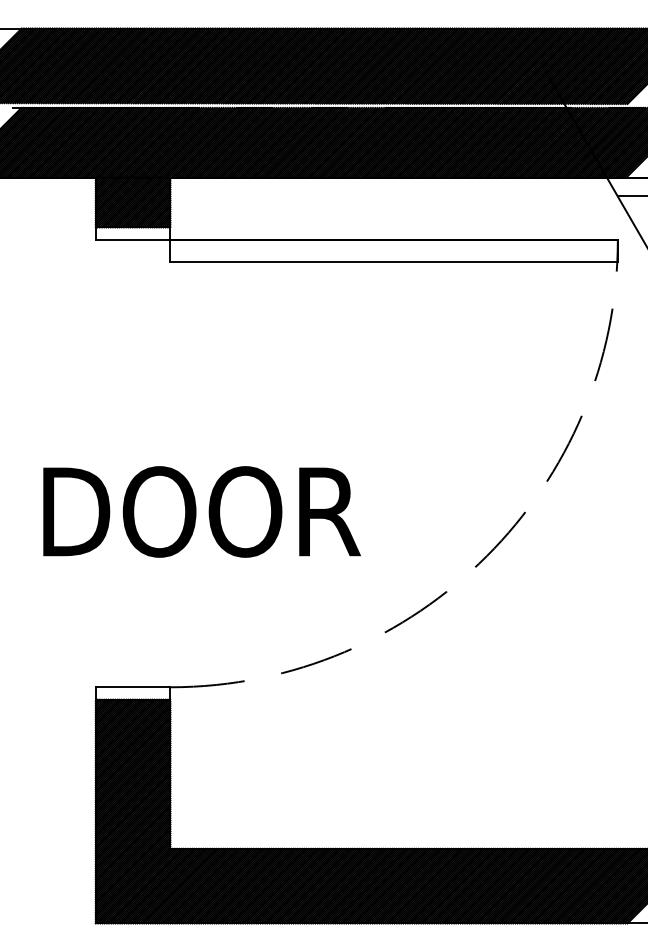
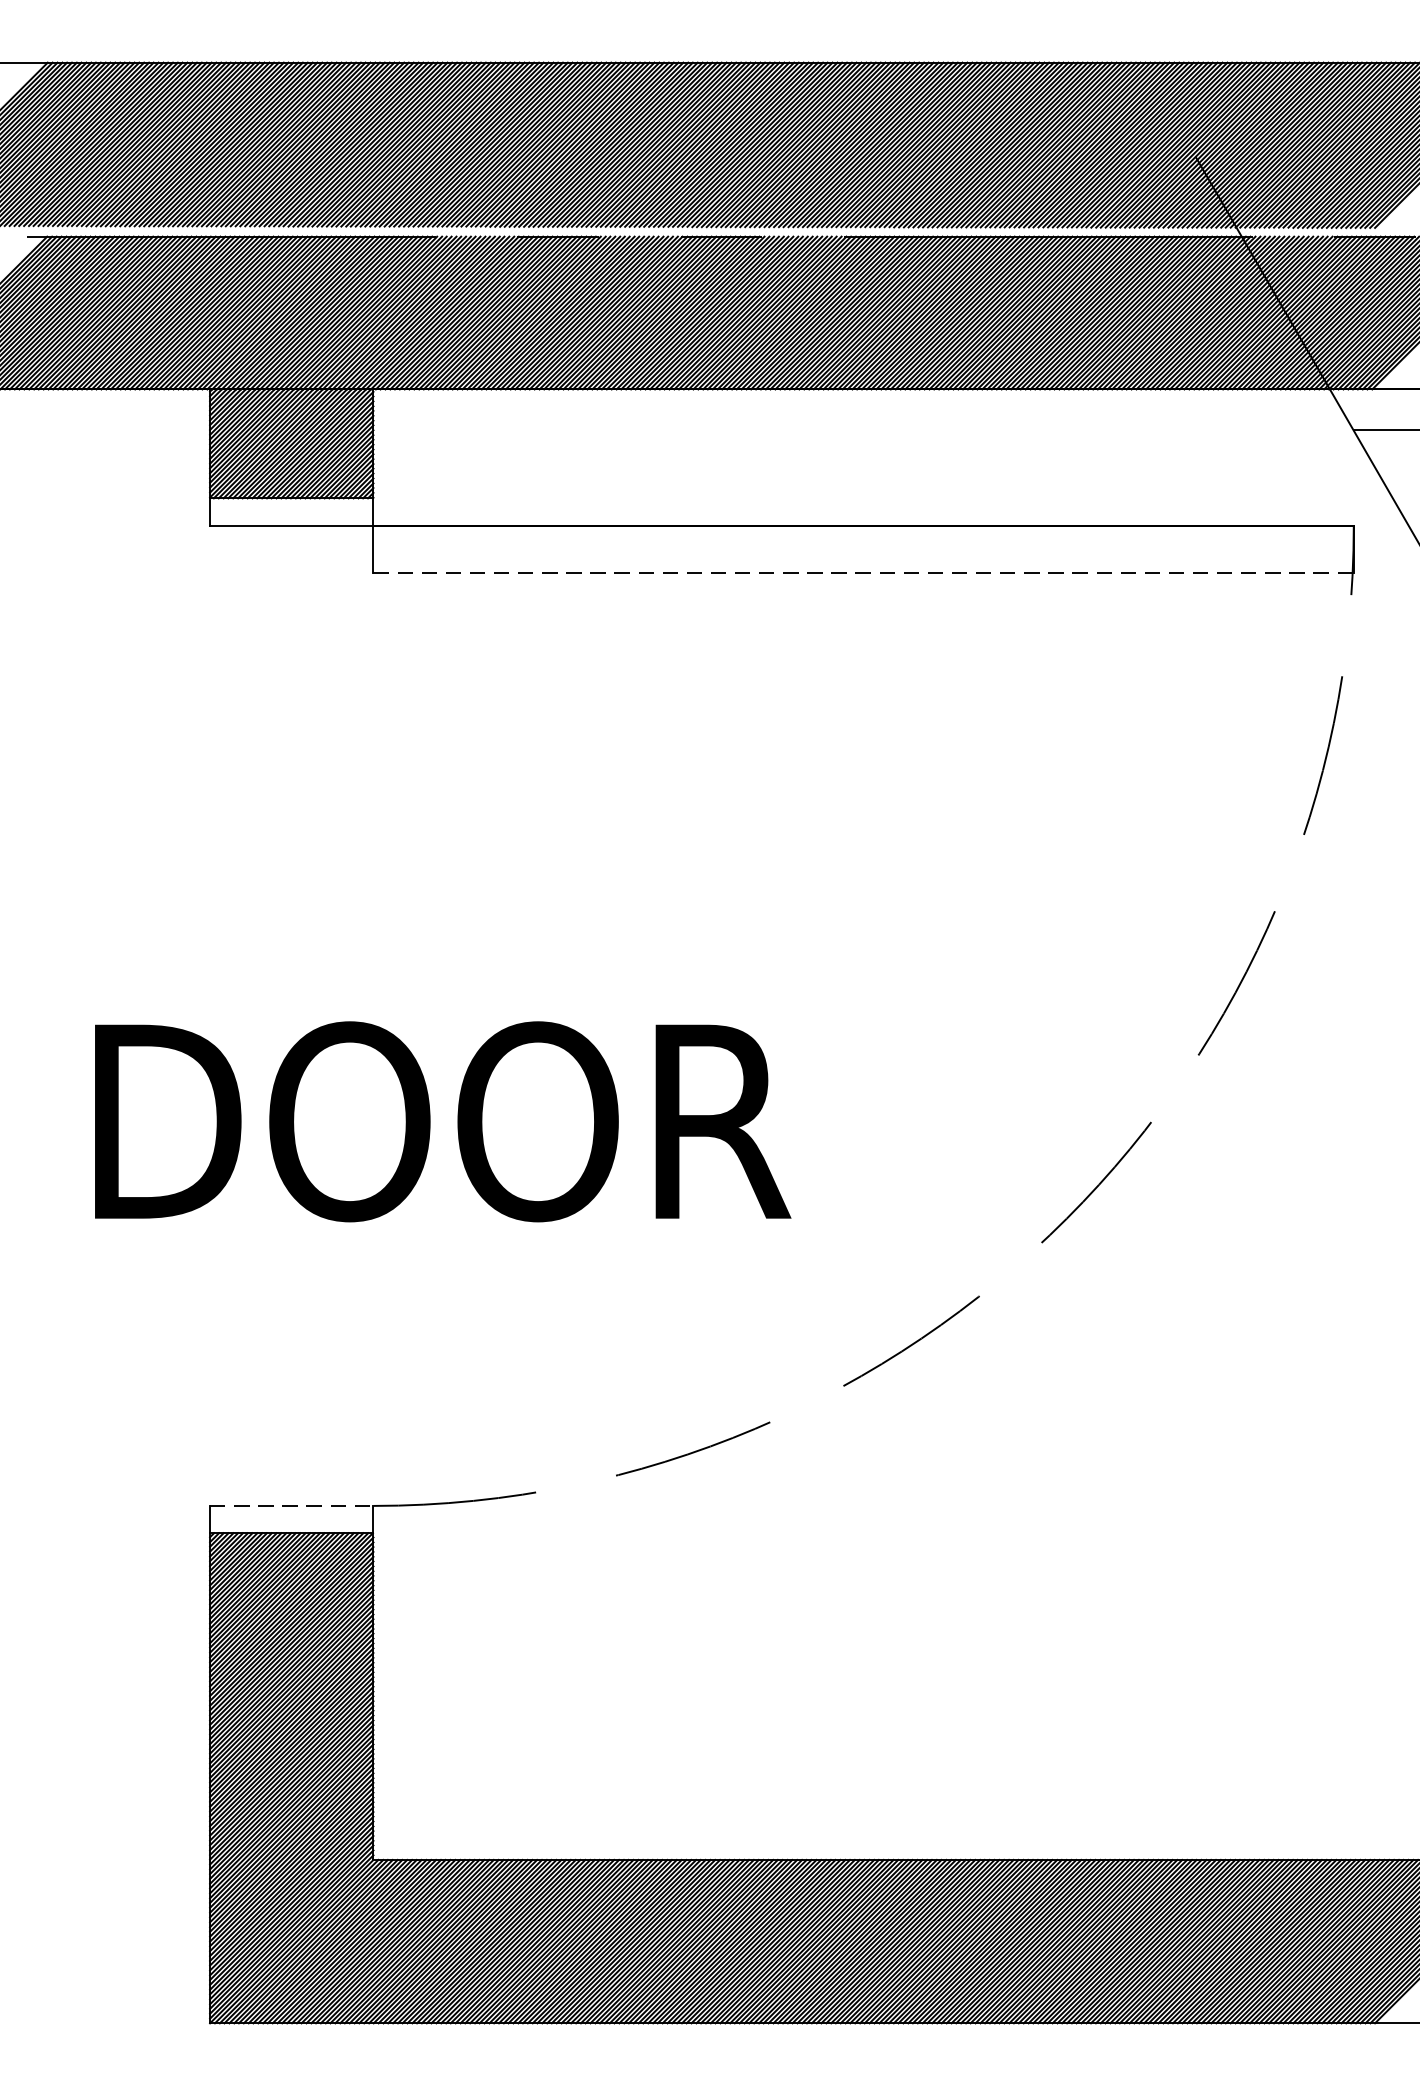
line: (394, 261) -> (864, 573), solid -> dashed
line: (133, 687) -> (292, 1506), solid -> dashed

